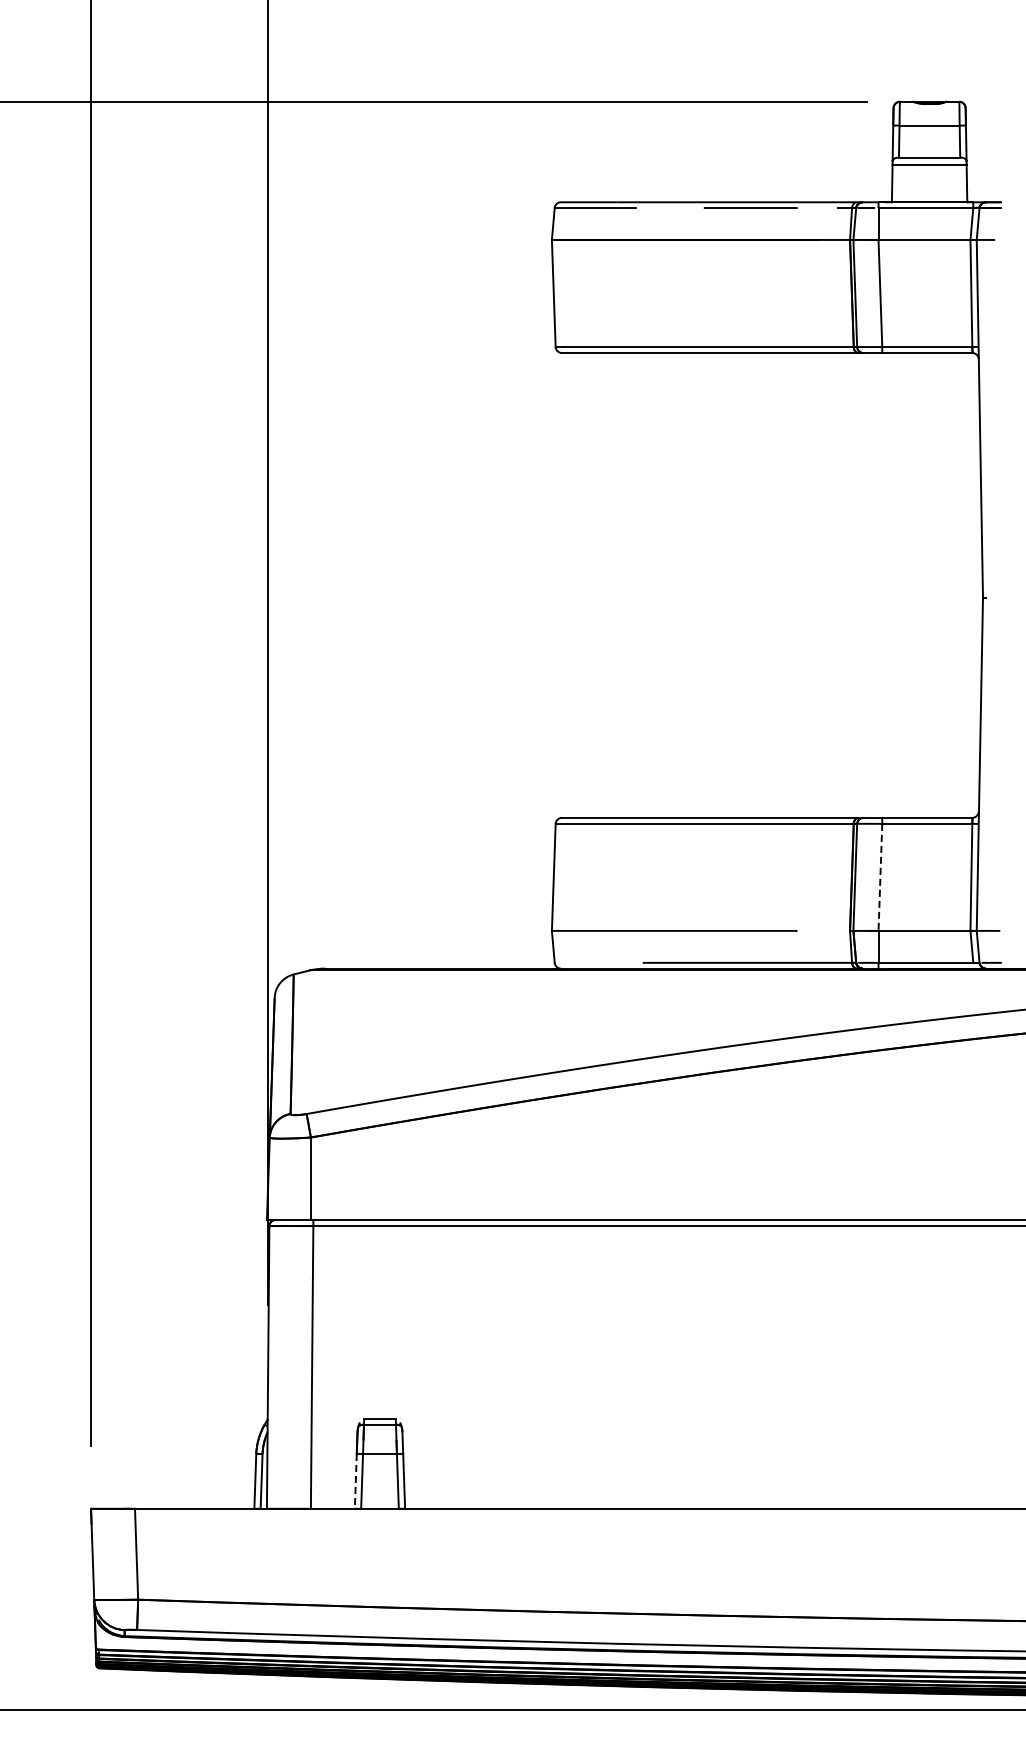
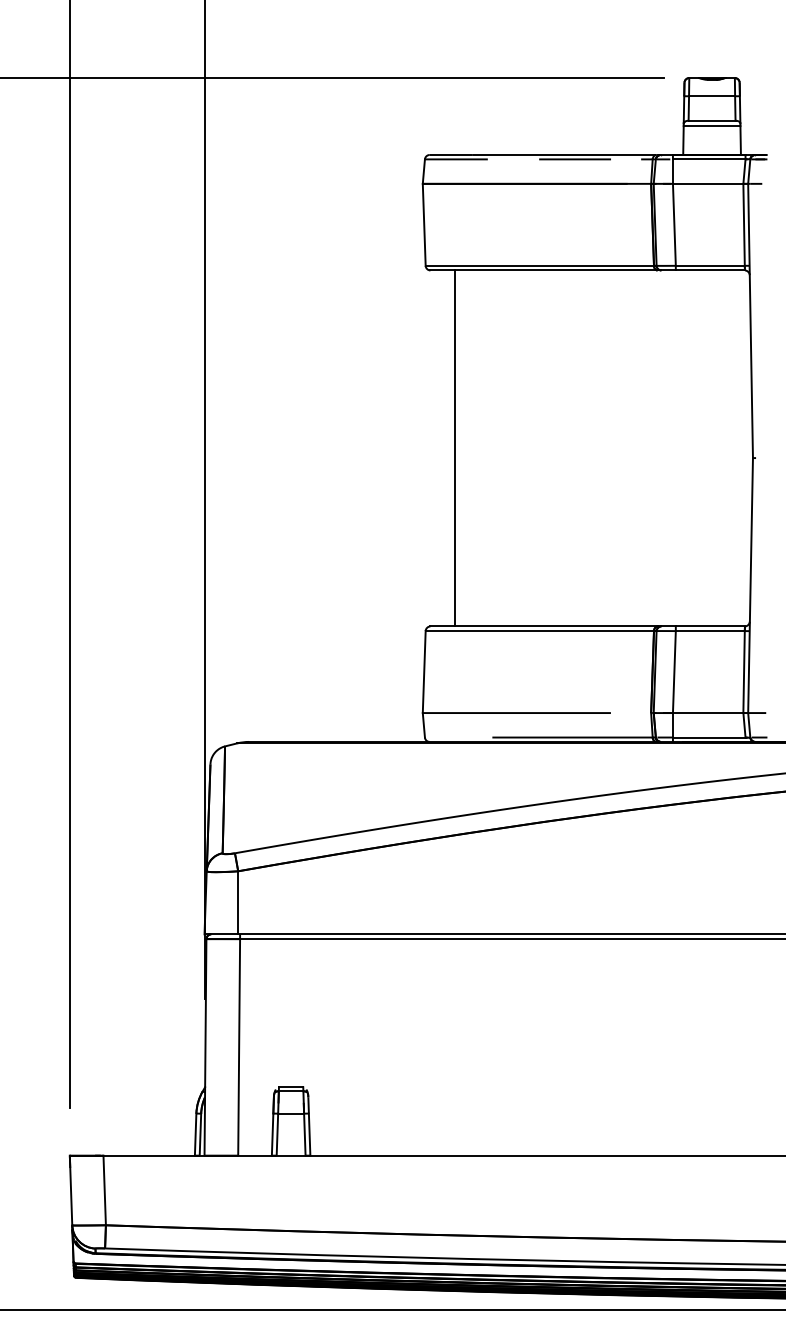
line: (593, 585) -> (454, 448), added
line: (880, 877) -> (674, 672), dashed -> solid
line: (355, 1481) -> (272, 1134), dashed -> solid

